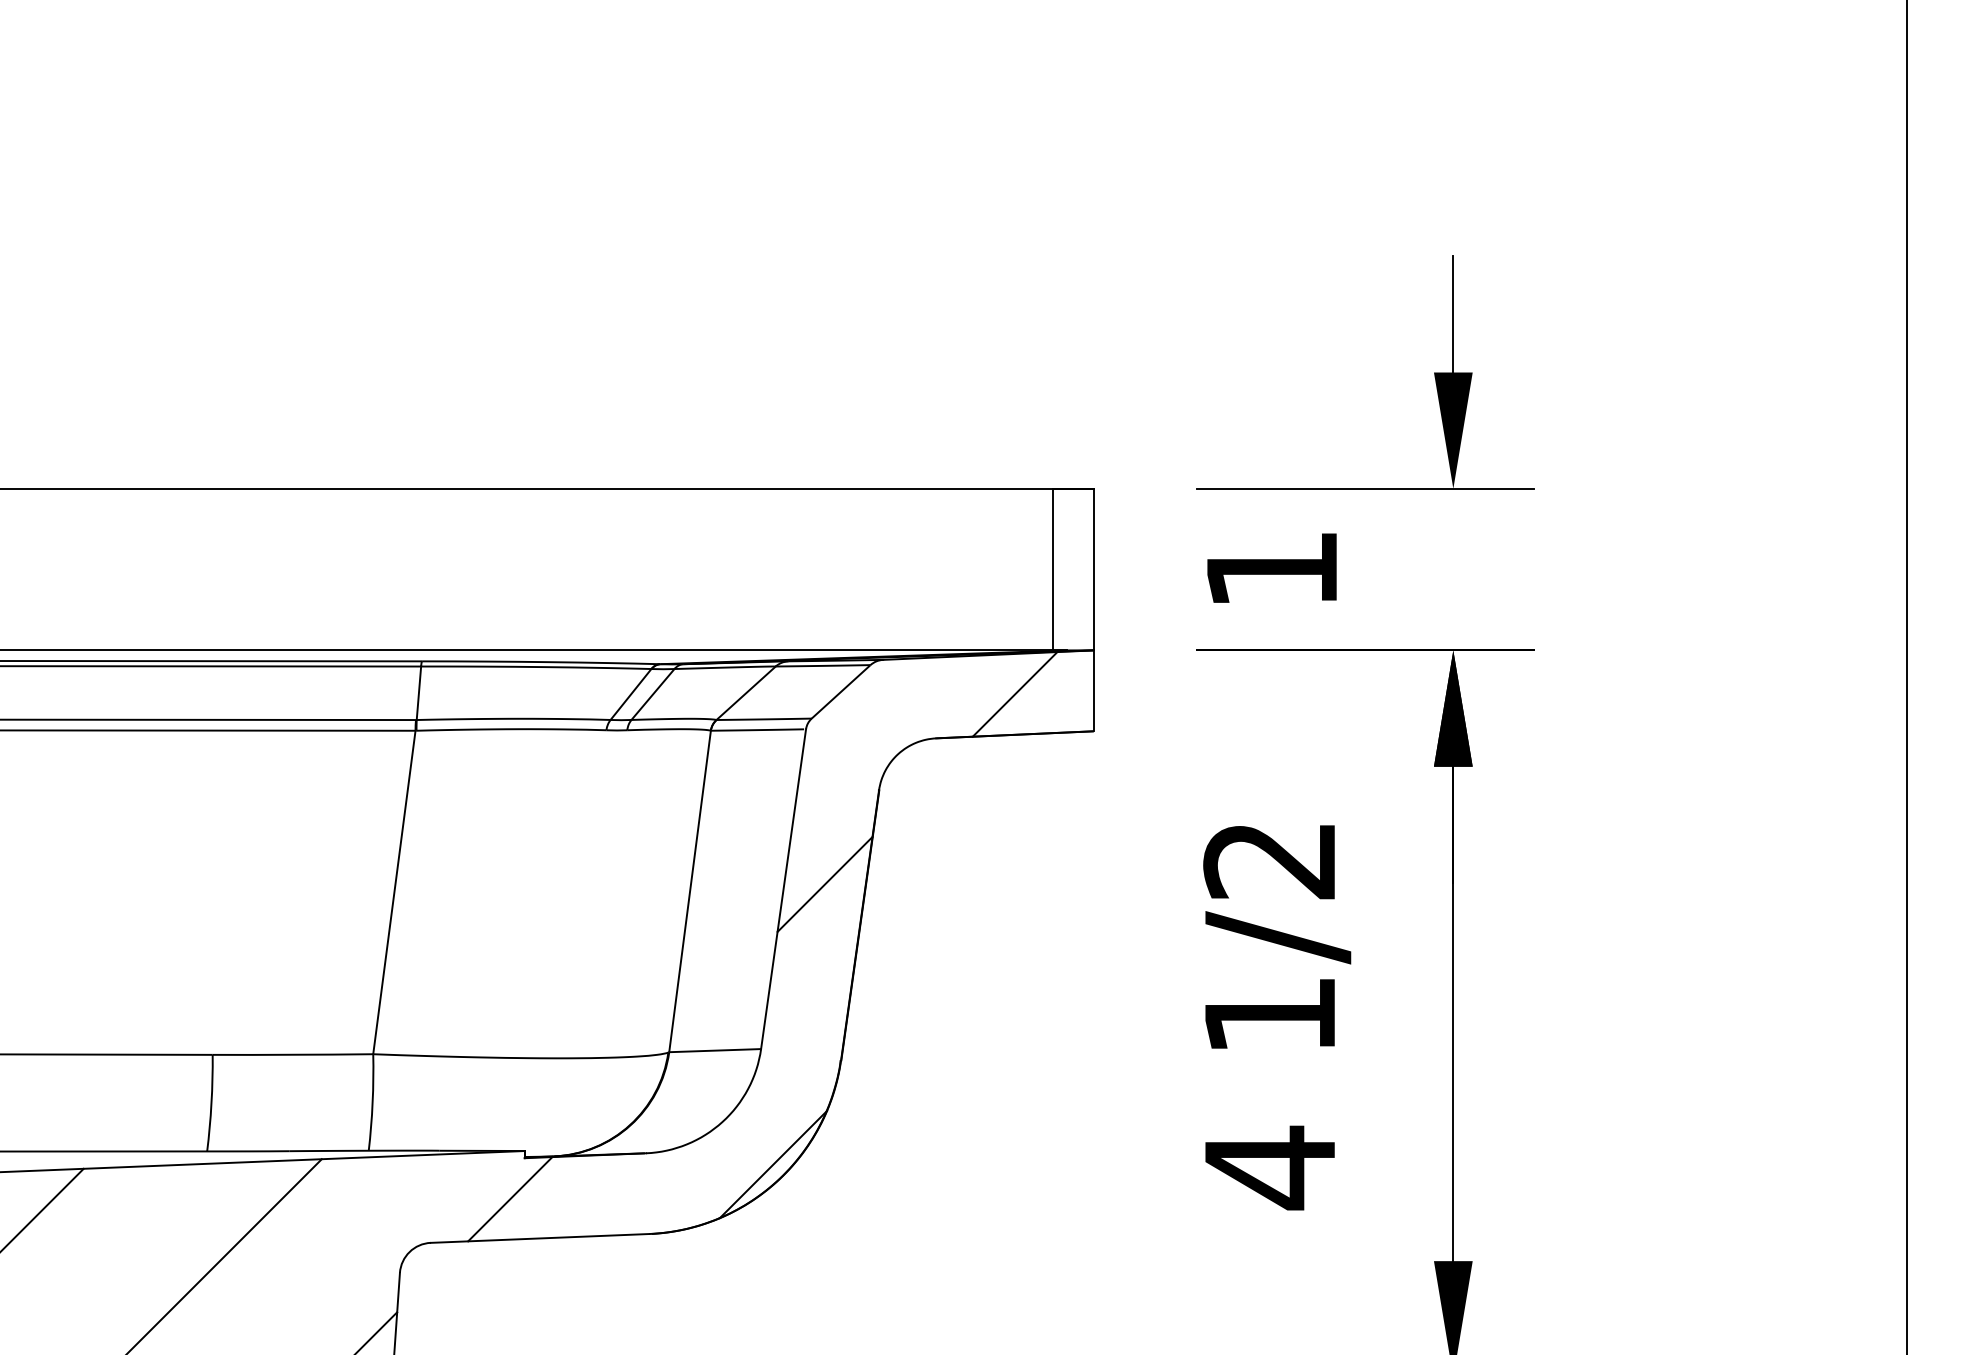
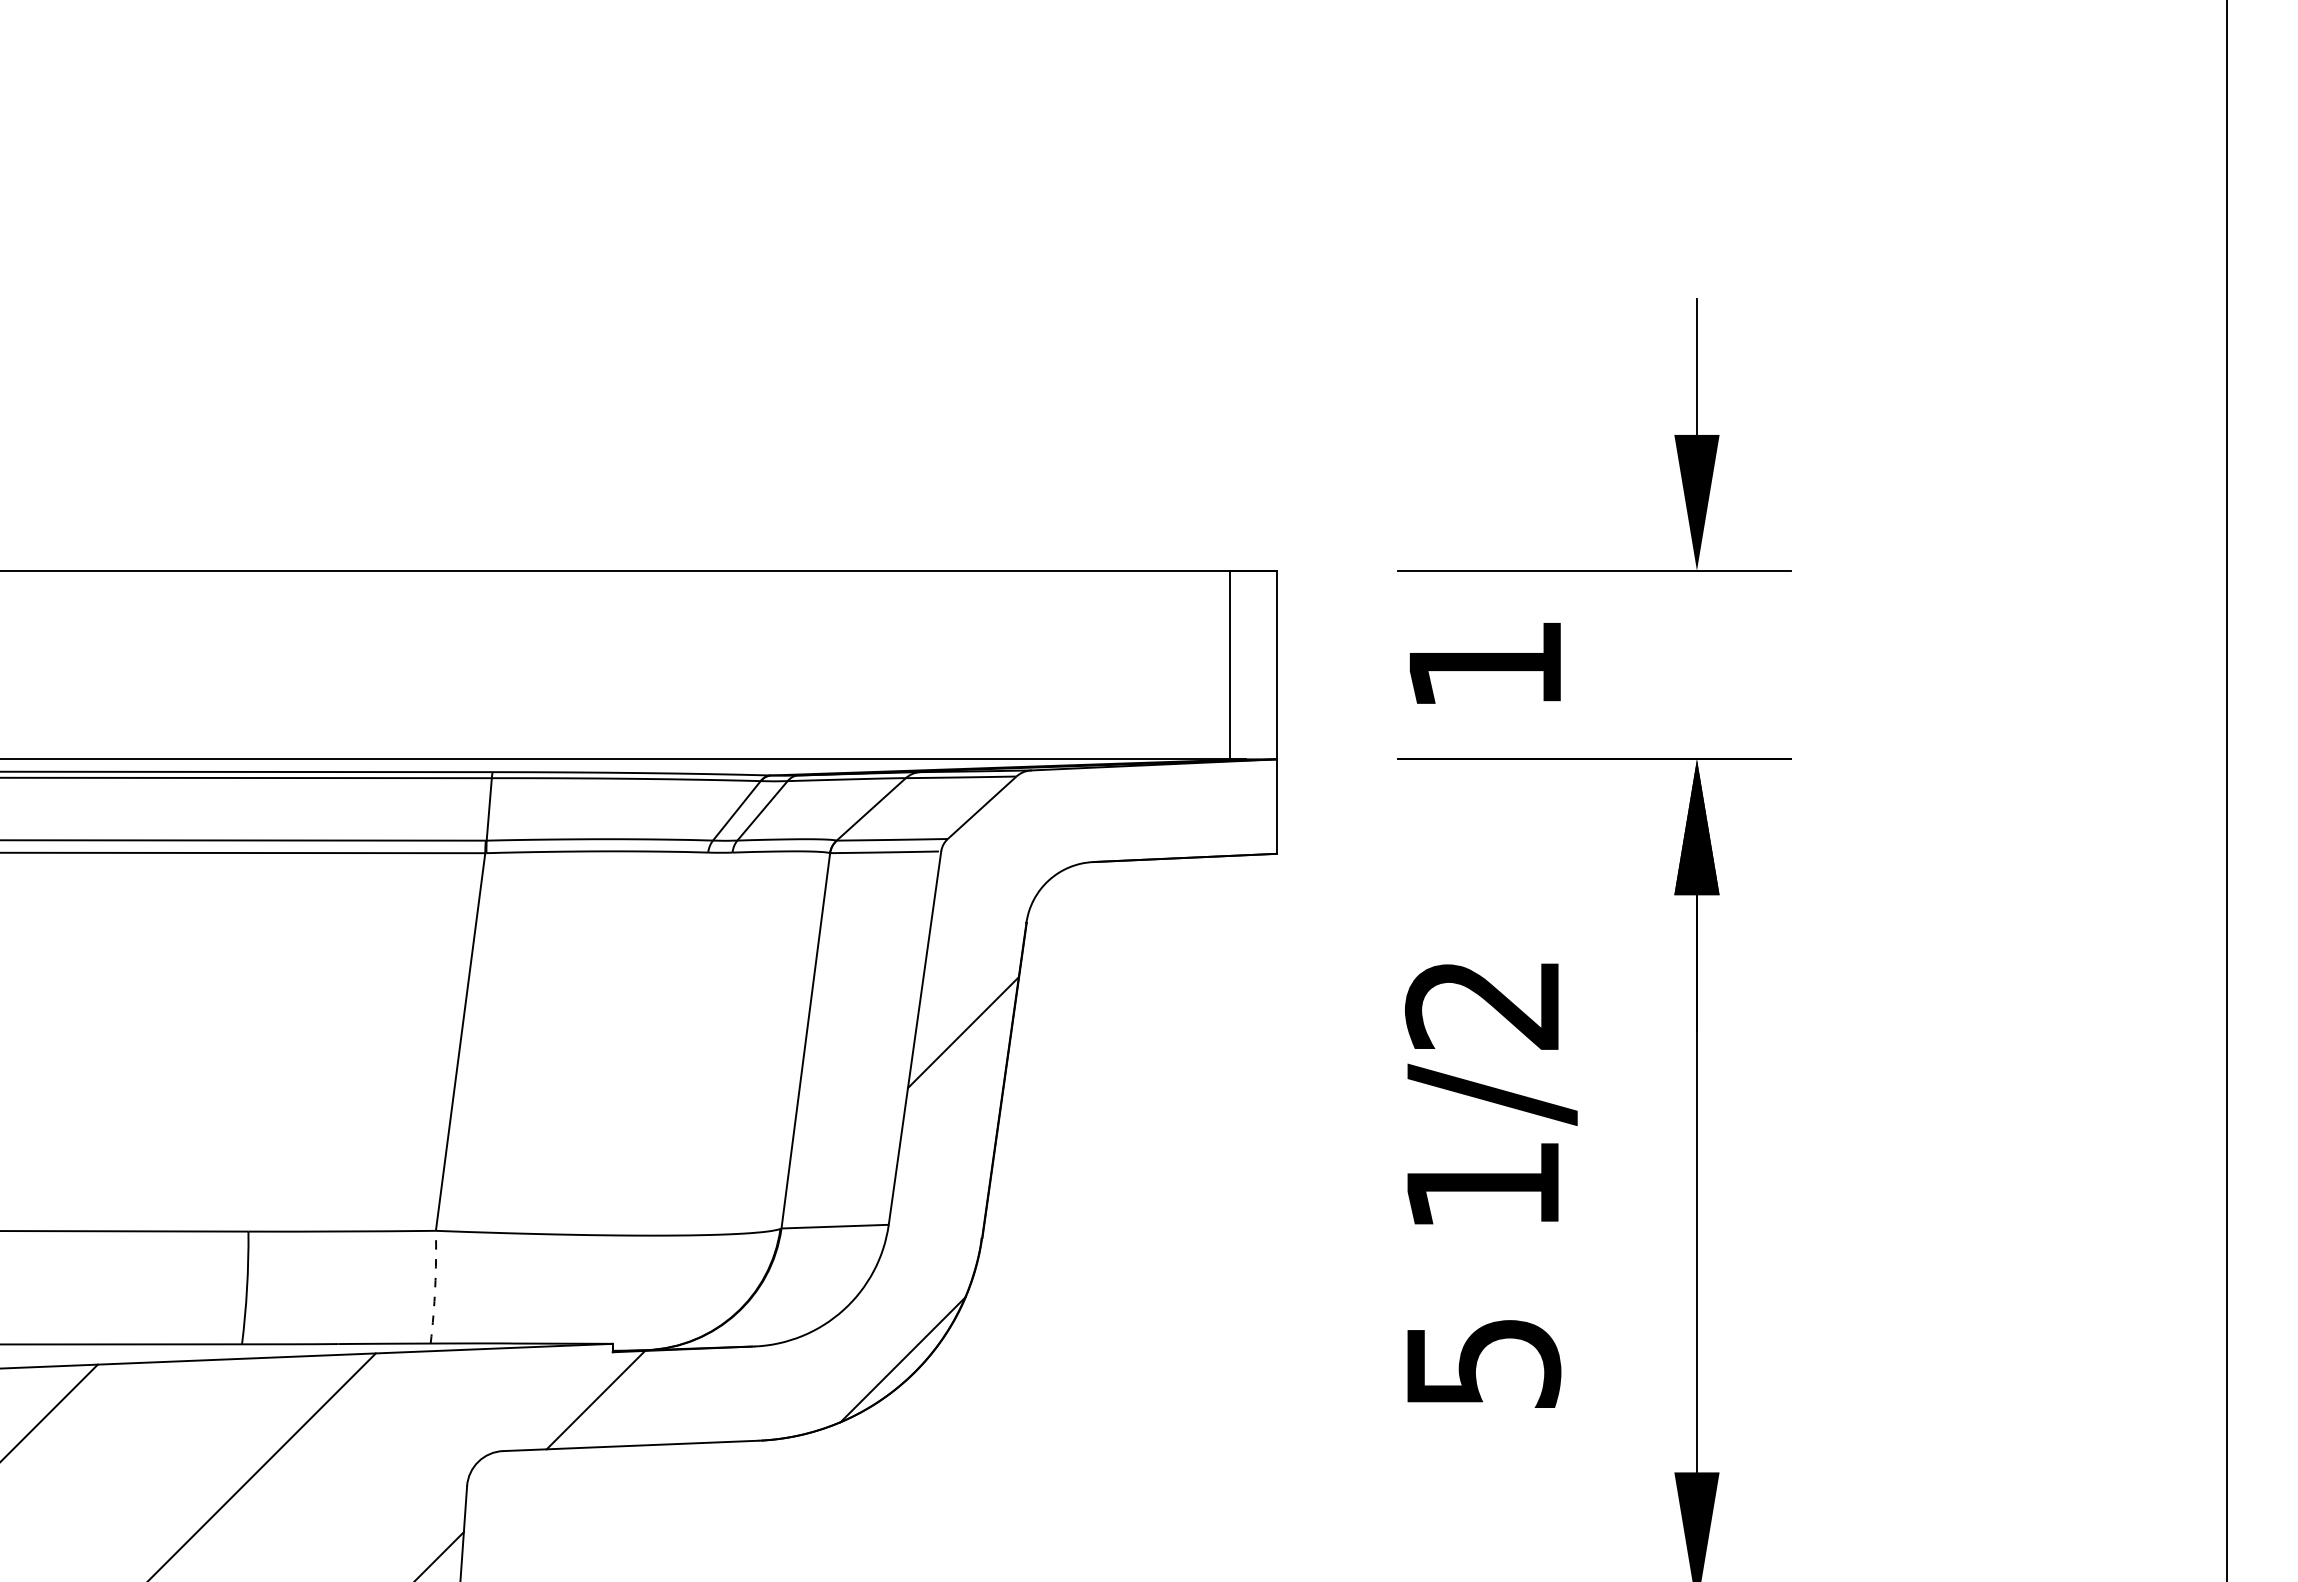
line: (1014, 694) -> (1184, 810), removed
arc: (372, 1102) -> (435, 1287), solid -> dashed
text: (1271, 1167) -> (1484, 1363), 4 -> 5

